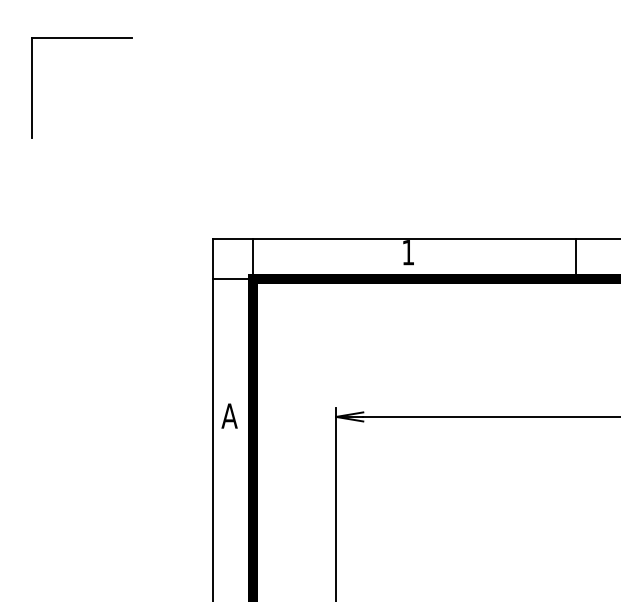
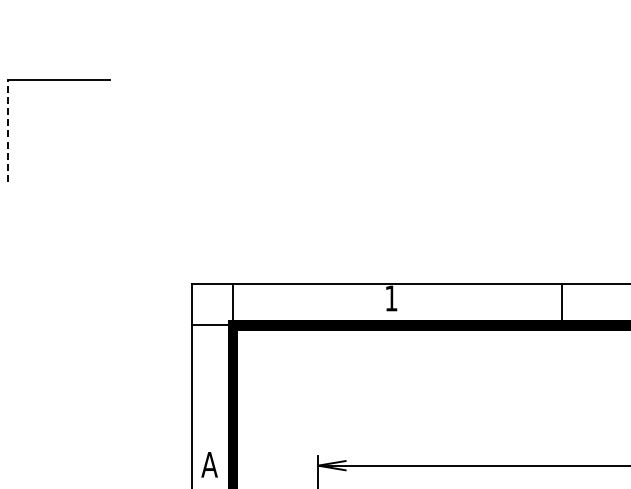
line: (31, 87) -> (8, 130), solid -> dashed

